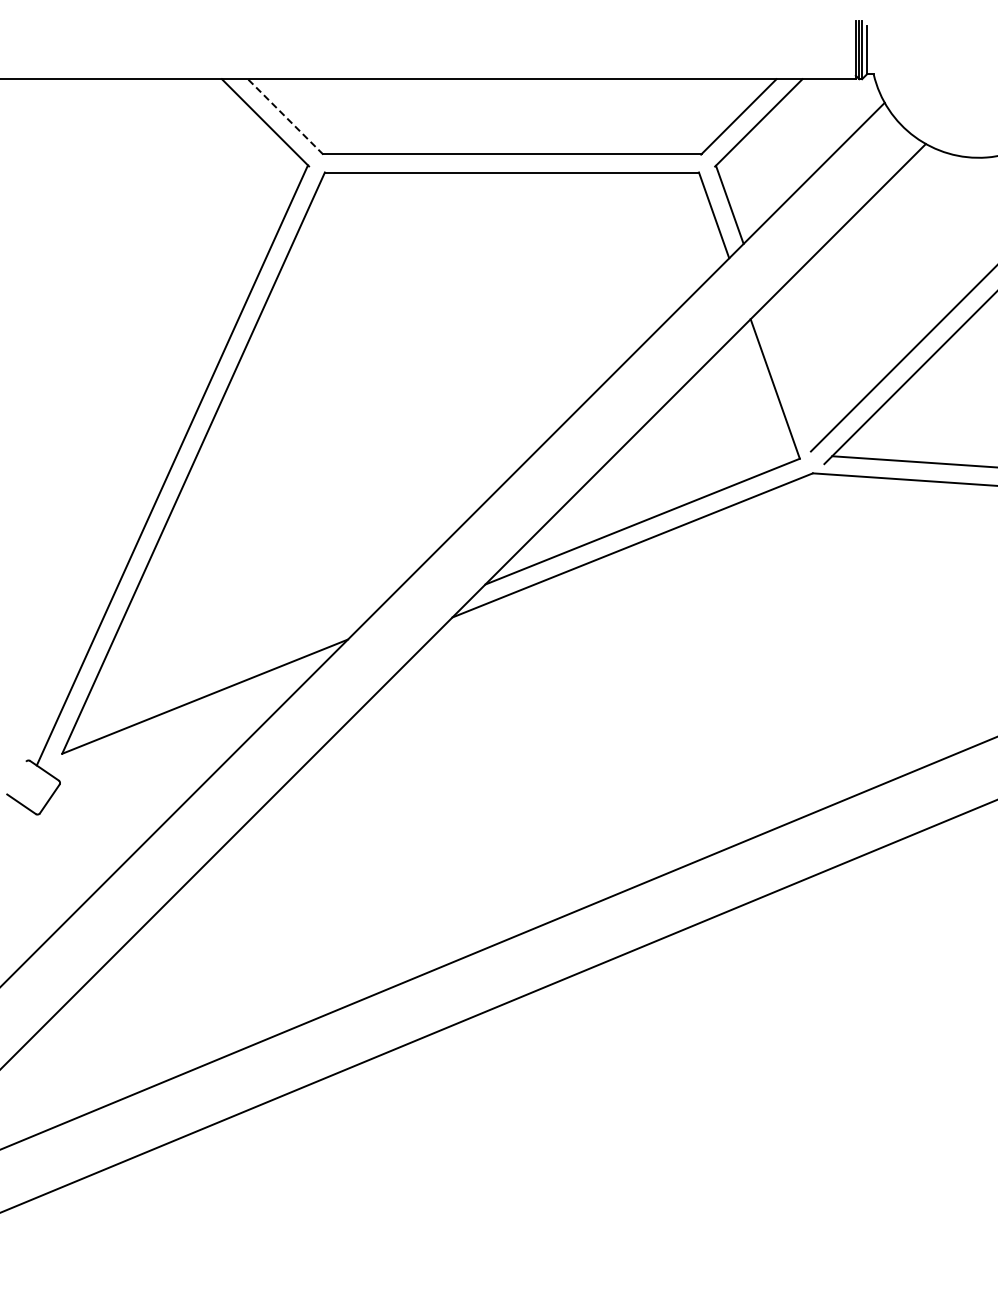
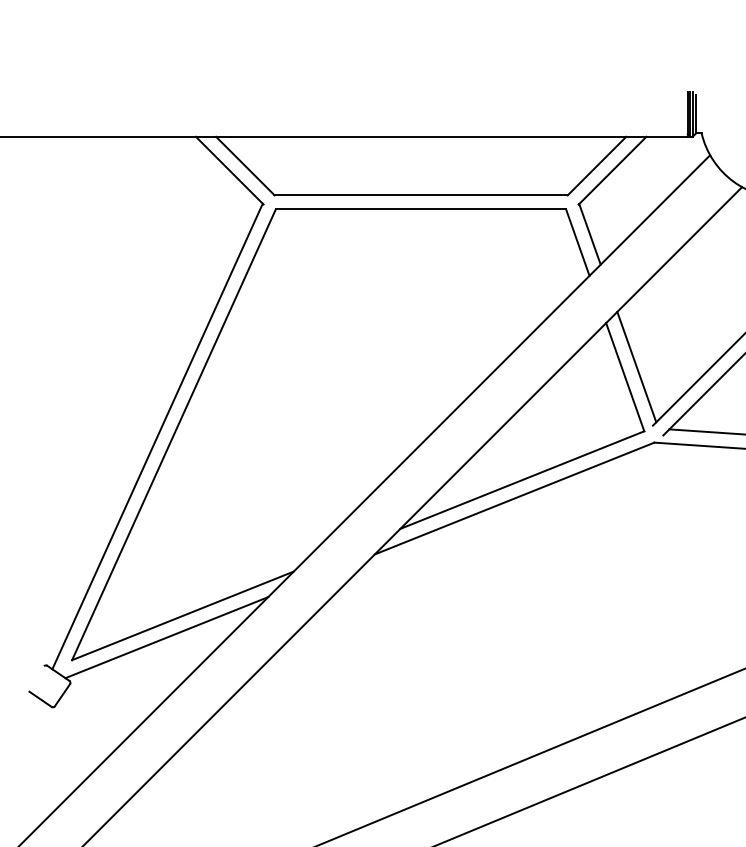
line: (285, 116) -> (245, 165), dashed -> solid
line: (790, 375) -> (637, 366), added
line: (184, 724) -> (166, 637), added

